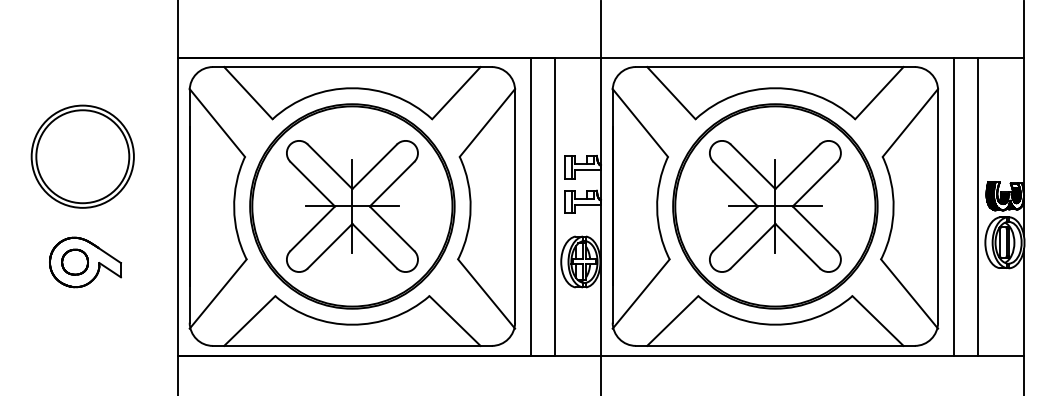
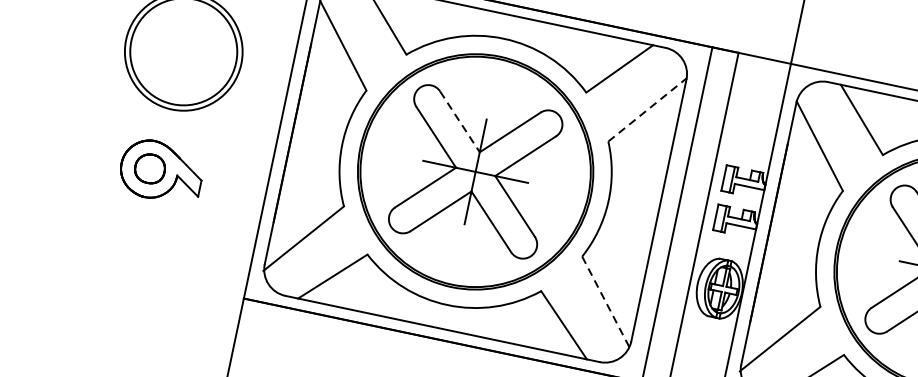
line: (487, 122) -> (647, 109), solid -> dashed
line: (330, 167) -> (460, 122), solid -> dashed
line: (486, 294) -> (605, 302), solid -> dashed

